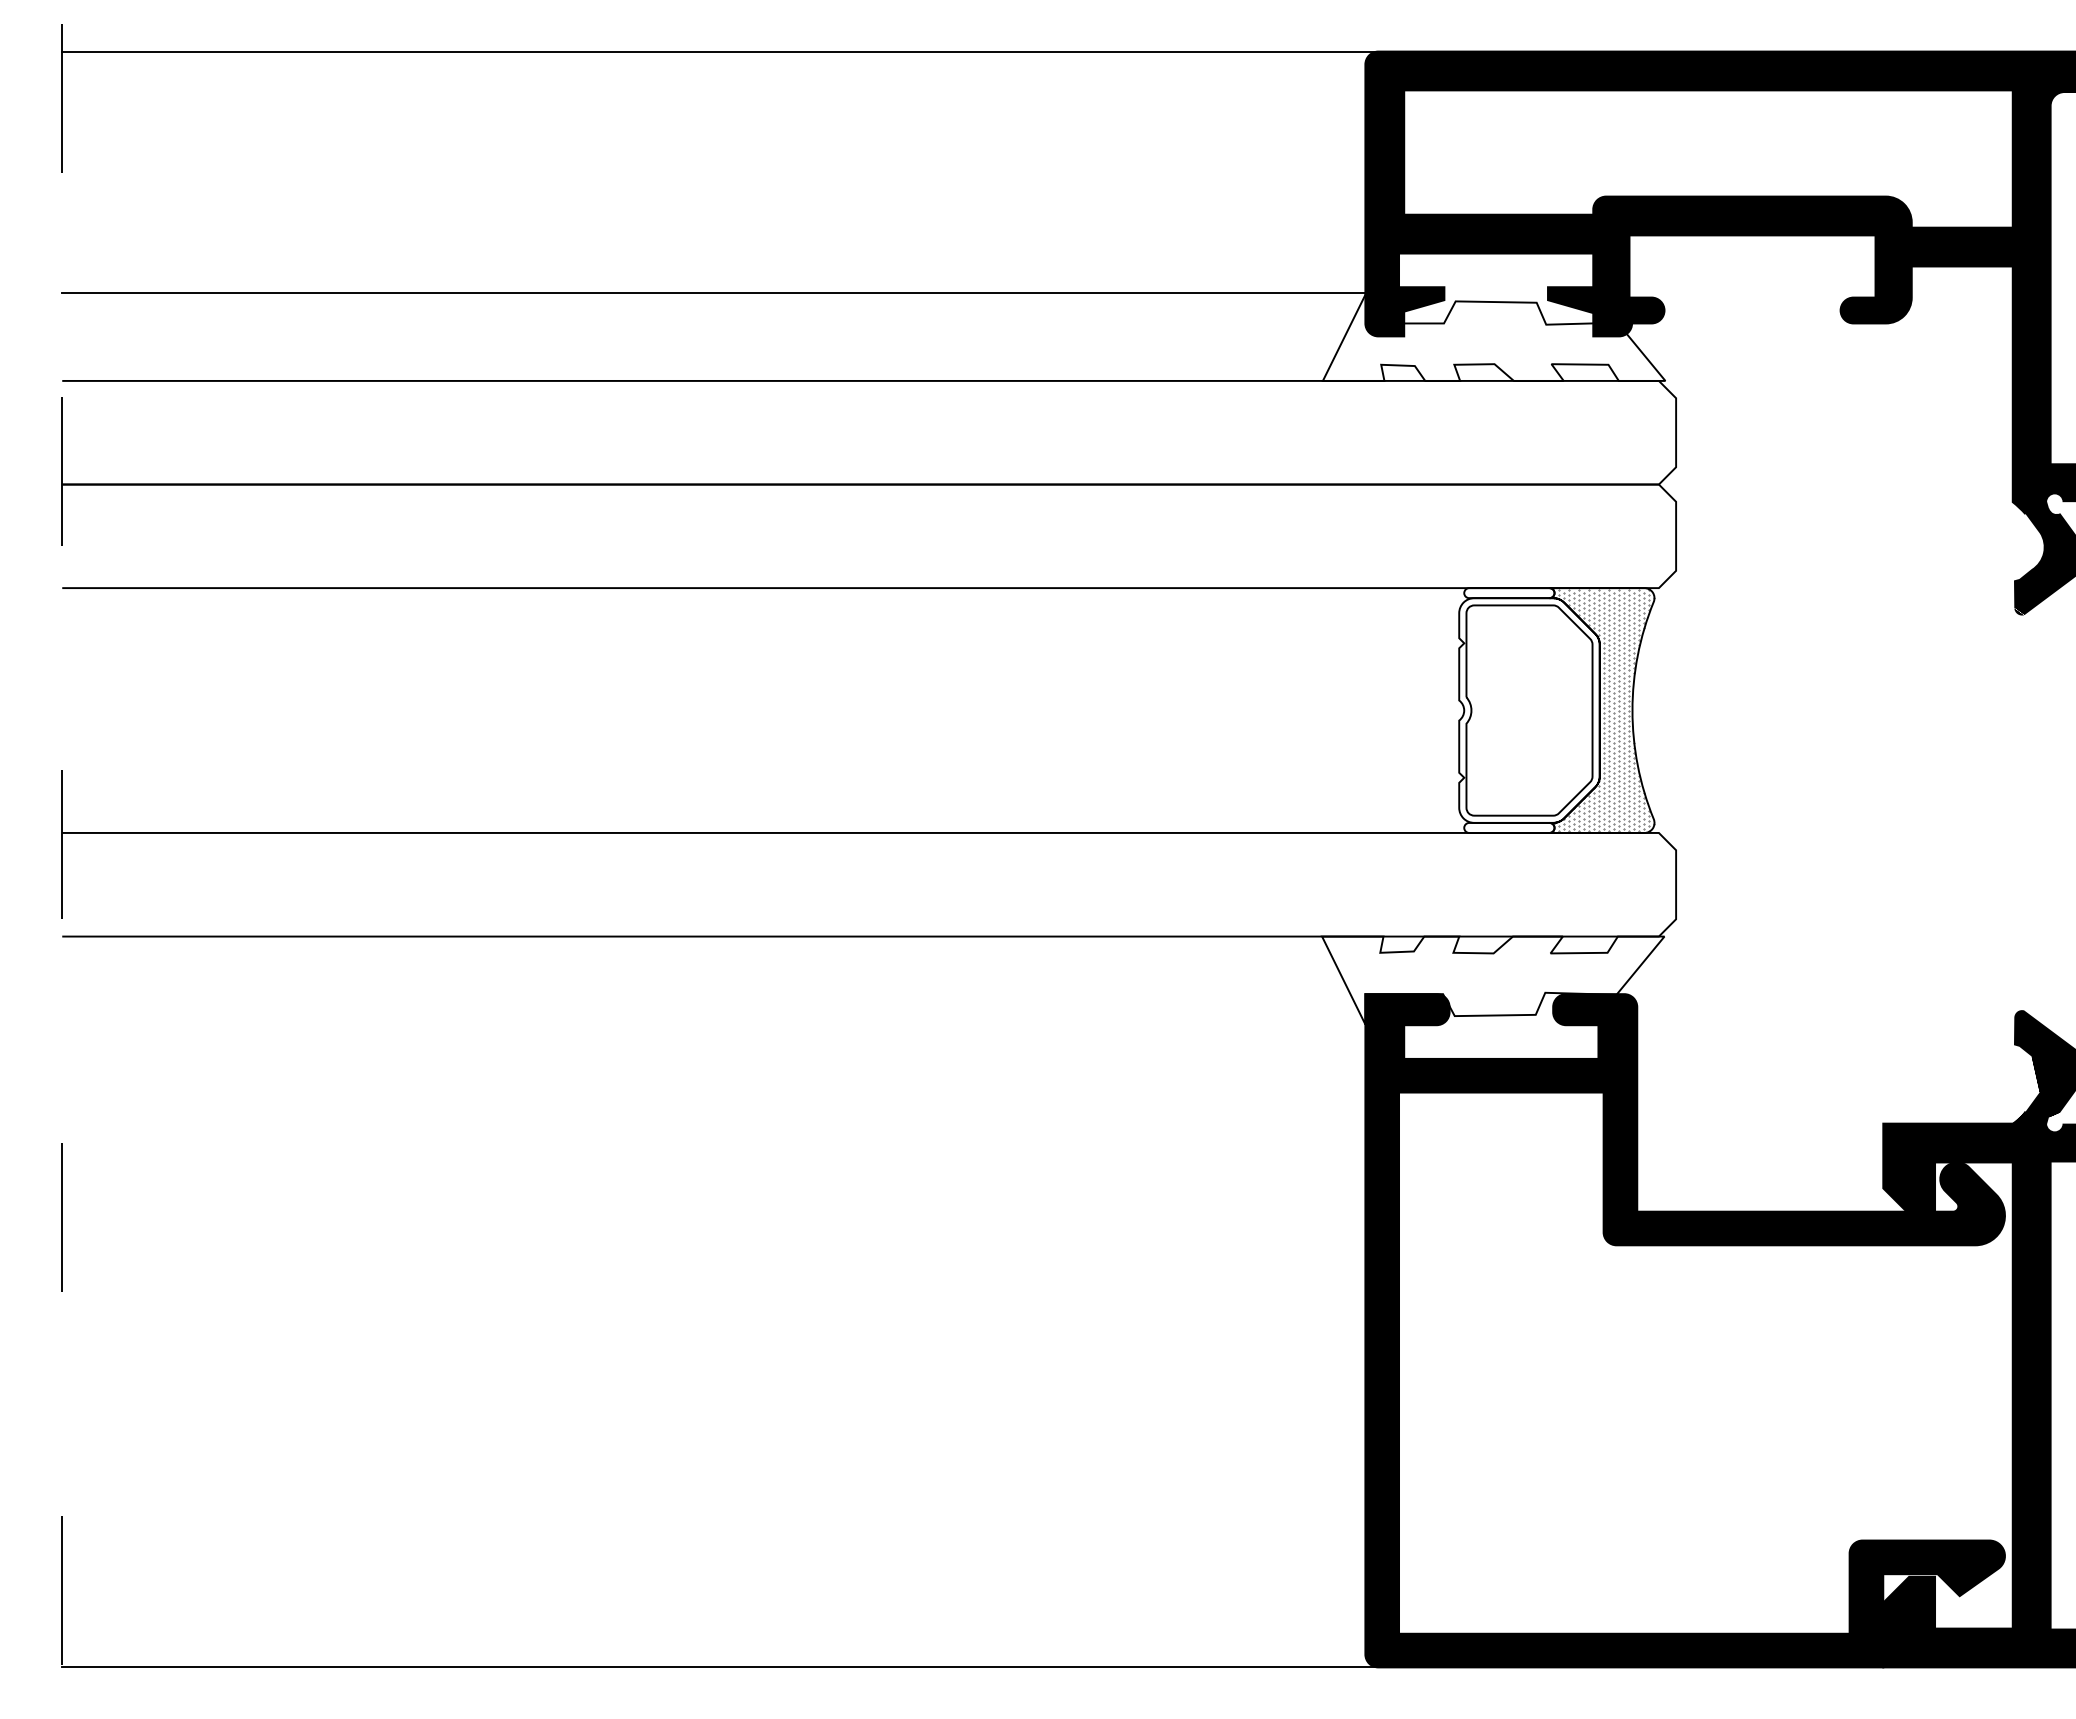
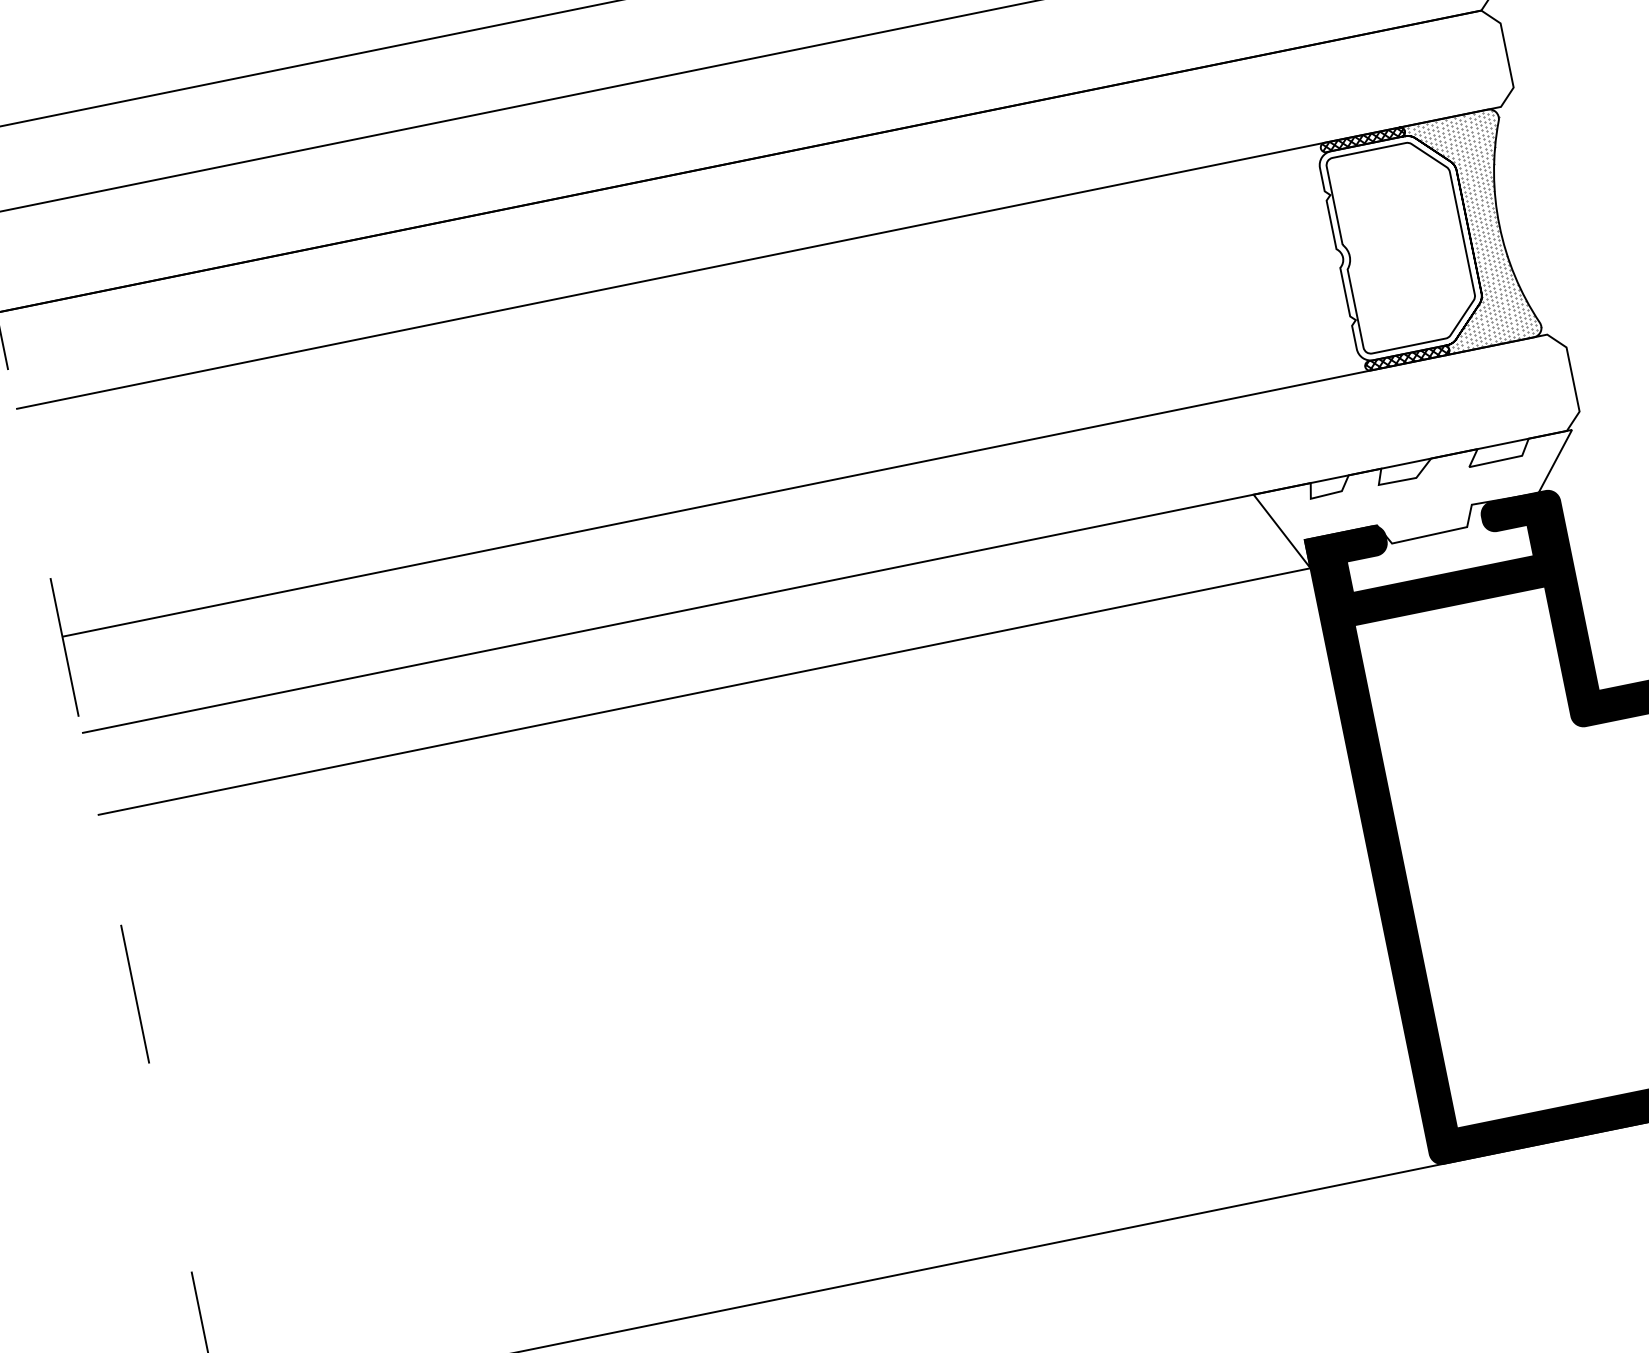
hatch: (1509, 593) -> (1363, 140), added
hatch: (1509, 827) -> (1407, 357), added
line: (713, 1024) -> (704, 691), added

